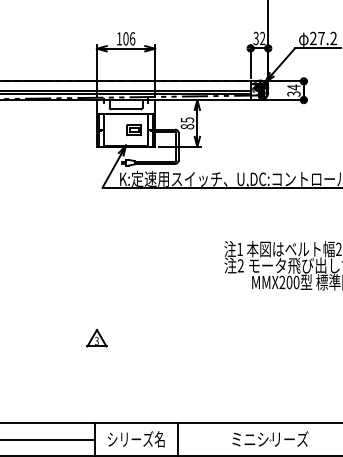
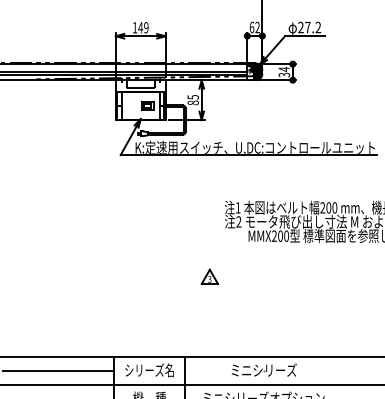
text: (129, 38) -> (143, 27), 106 -> 149
text: (255, 38) -> (251, 27), 32 -> 62
part: (96, 337) -> (209, 276), moved

